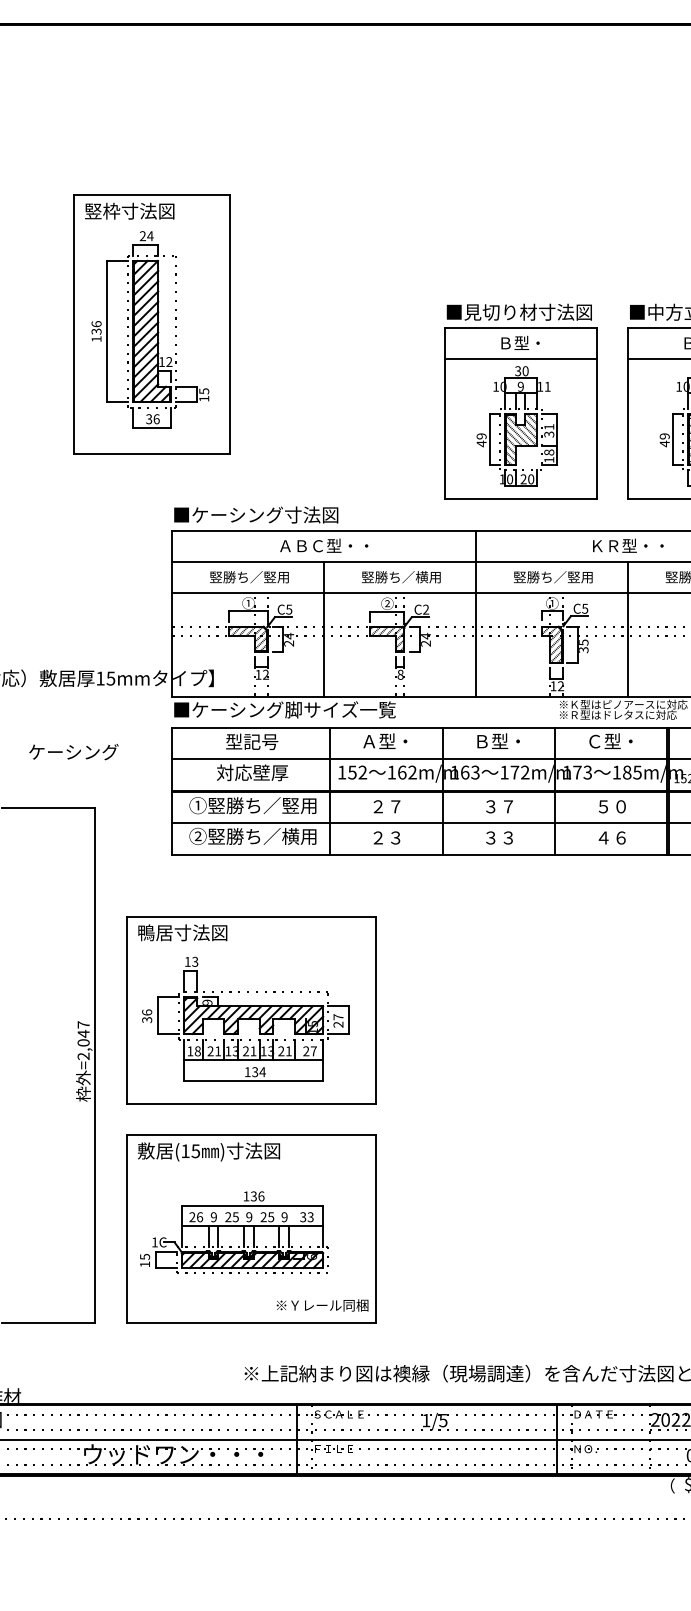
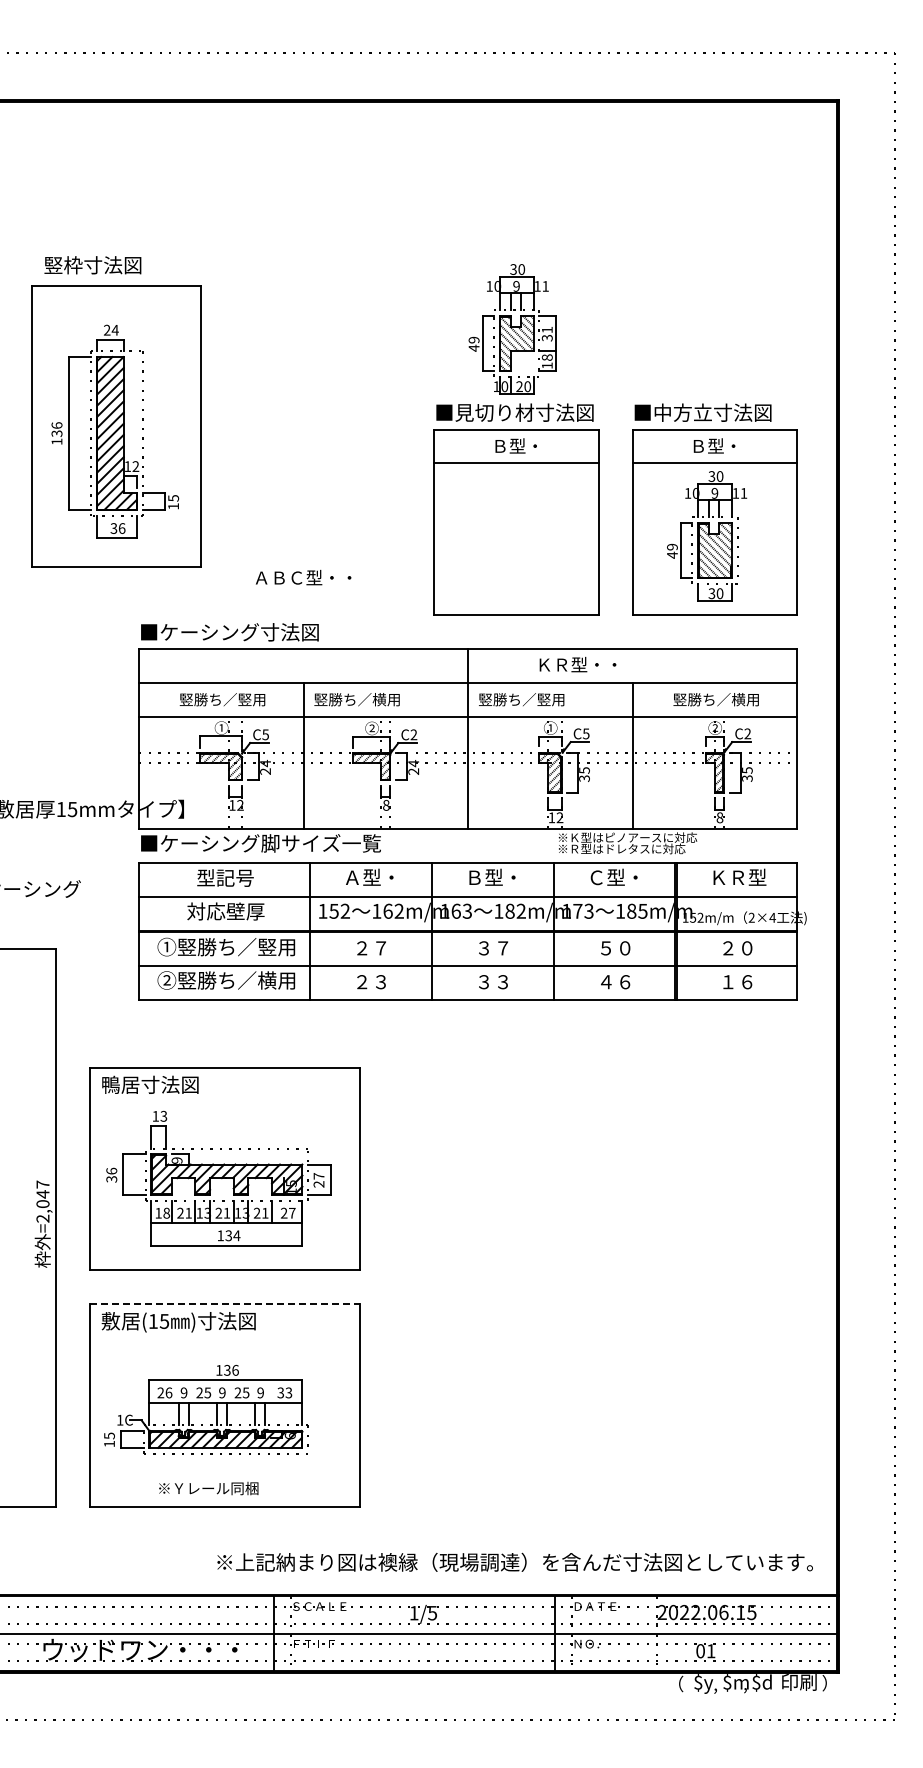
text: (129, 211) -> (92, 265), moved
part: (517, 426) -> (512, 329), moved
text: (324, 545) -> (303, 577), moved
text: (627, 545) -> (577, 664), moved
text: (400, 577) -> (356, 699), moved
text: (553, 577) -> (521, 699), moved
text: (514, 771) -> (509, 910), 172m/m -> 182m/m
line: (252, 1135) -> (225, 1304), solid -> dashed
text: (322, 1305) -> (208, 1488), moved

